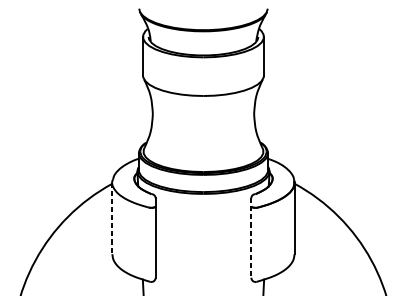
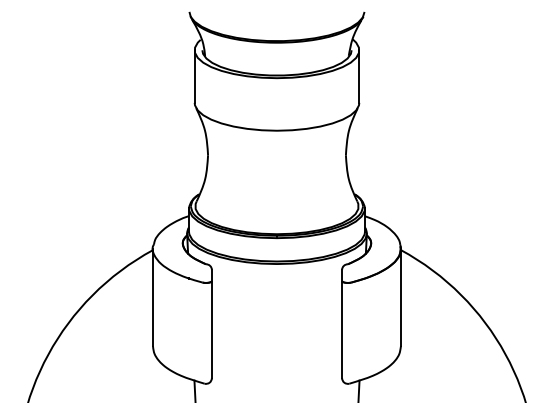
line: (112, 218) -> (152, 297), dashed -> solid
line: (251, 238) -> (342, 324), dashed -> solid

